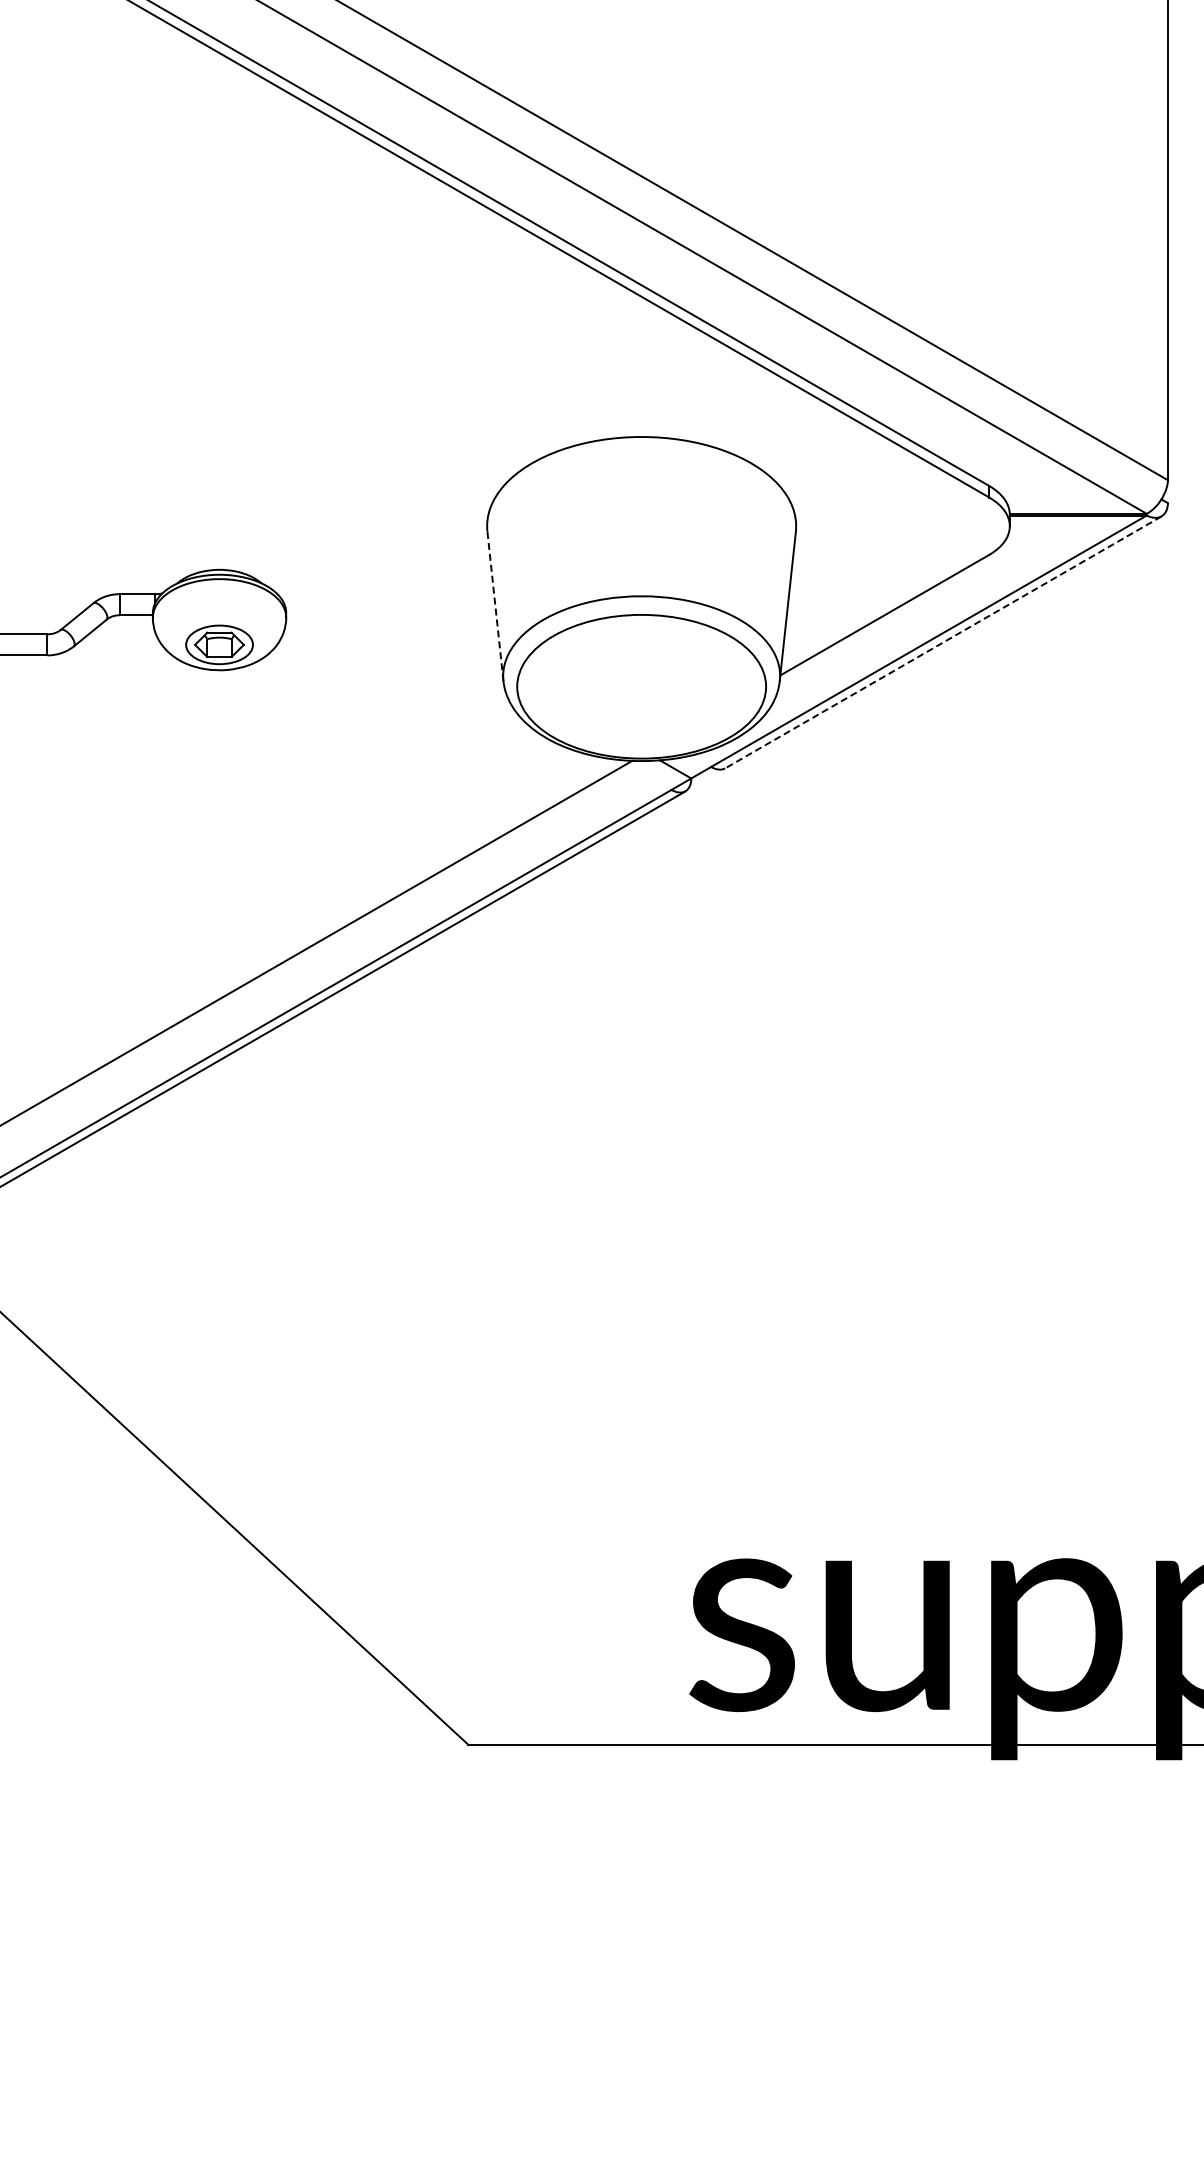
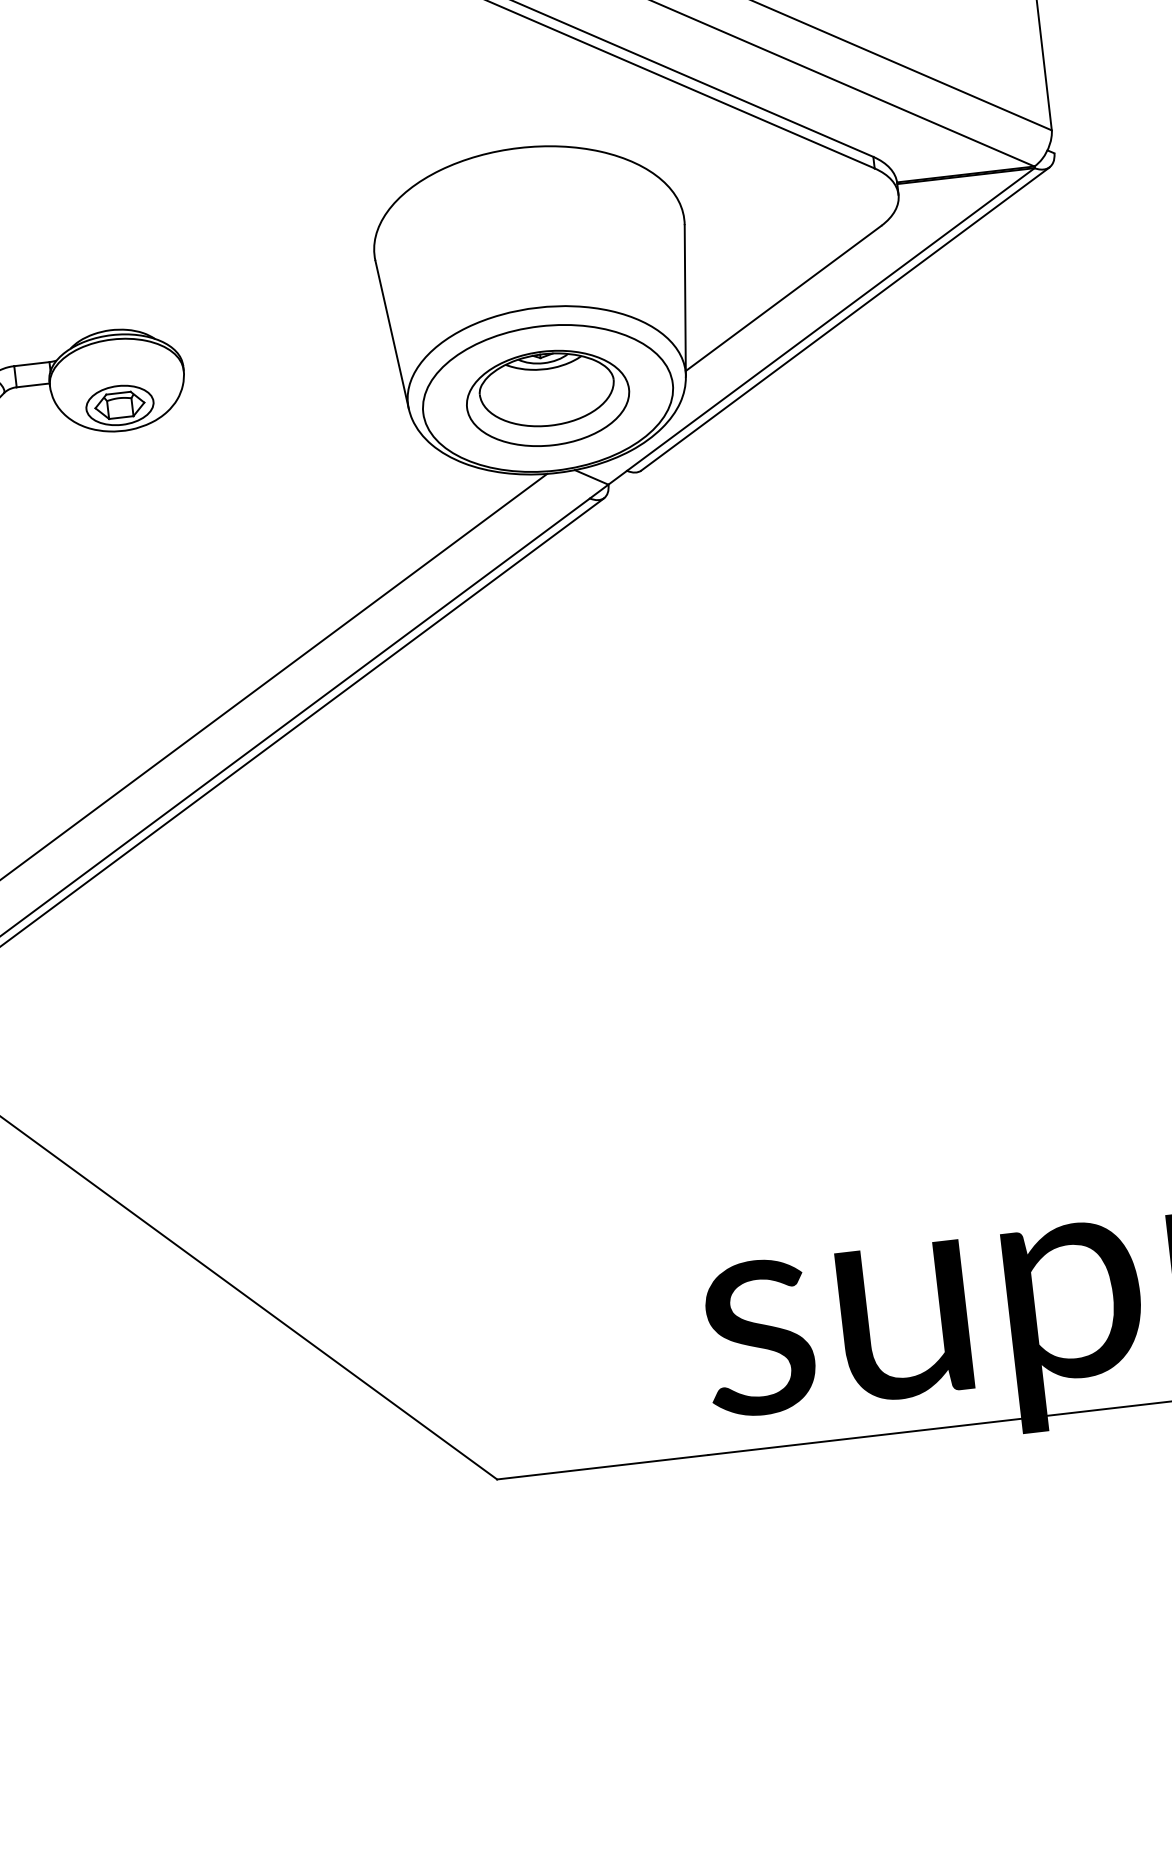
line: (495, 605) -> (392, 333), dashed -> solid
line: (943, 642) -> (845, 319), dashed -> solid
part: (641, 686) -> (547, 398), added

